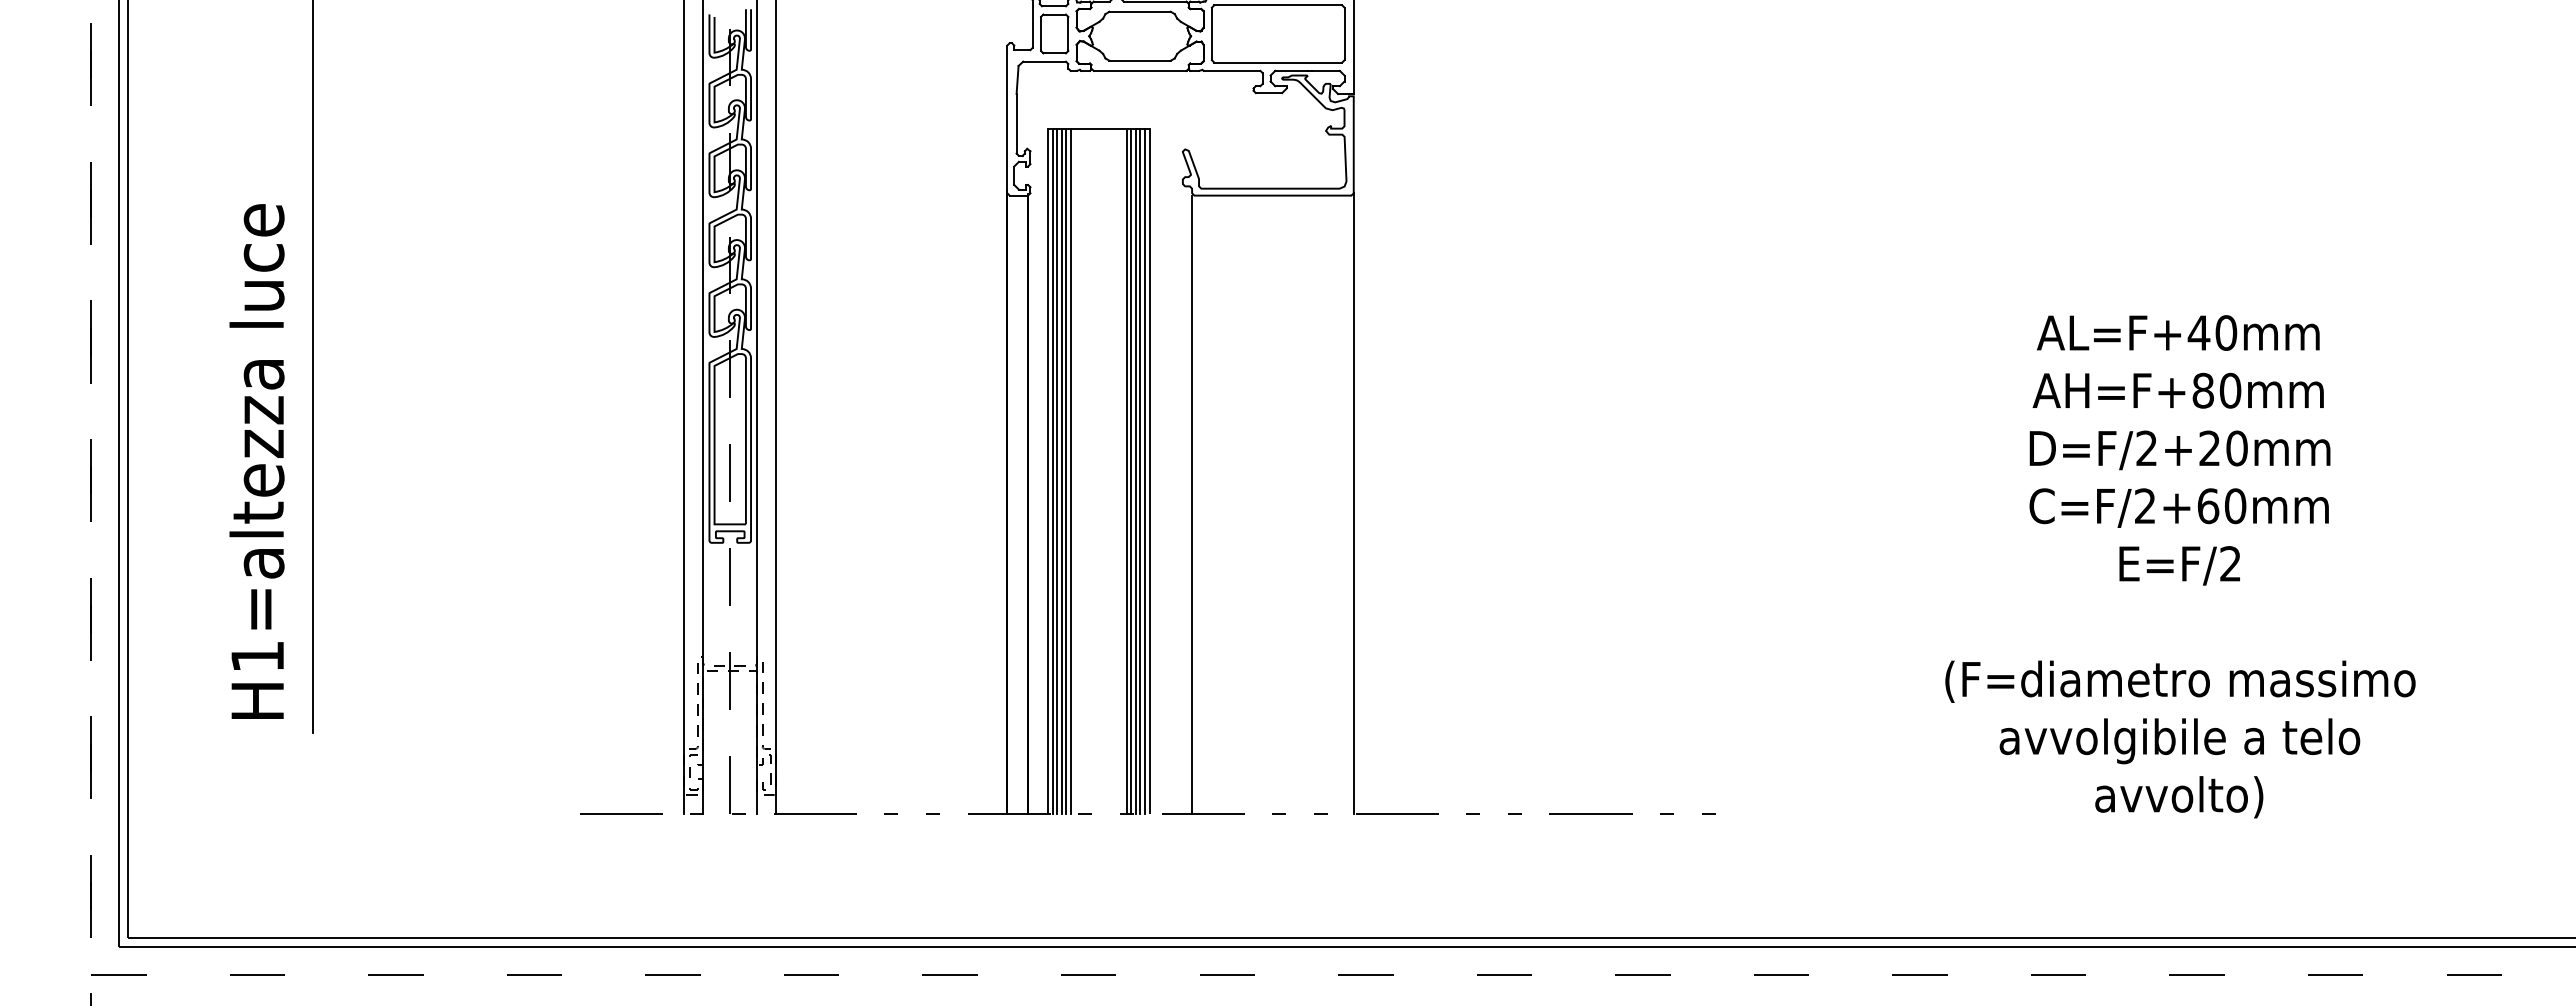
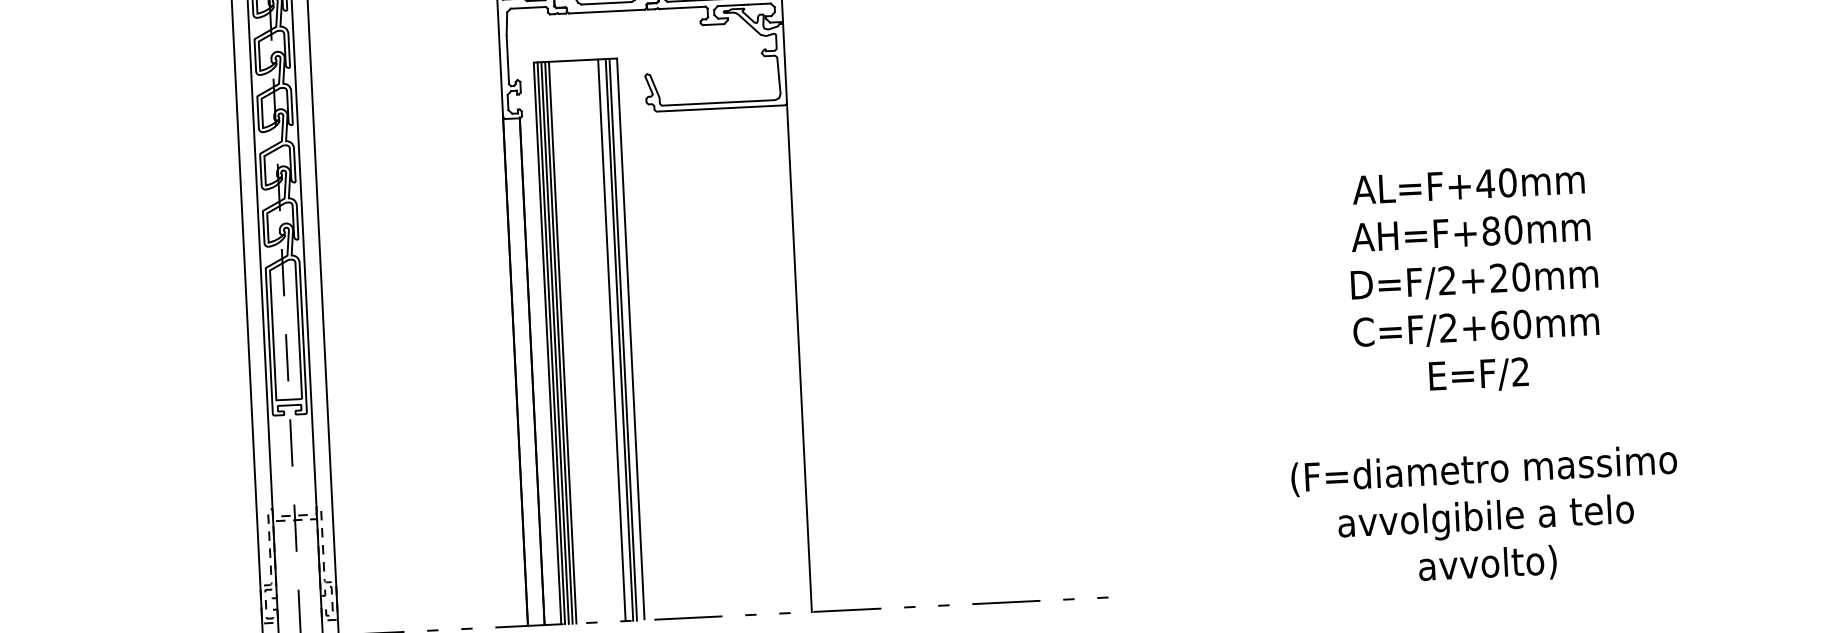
line: (1071, 470) -> (566, 341), removed
line: (1131, 470) -> (615, 339), removed
line: (1144, 470) -> (626, 338), removed
line: (1191, 504) -> (666, 364), removed

